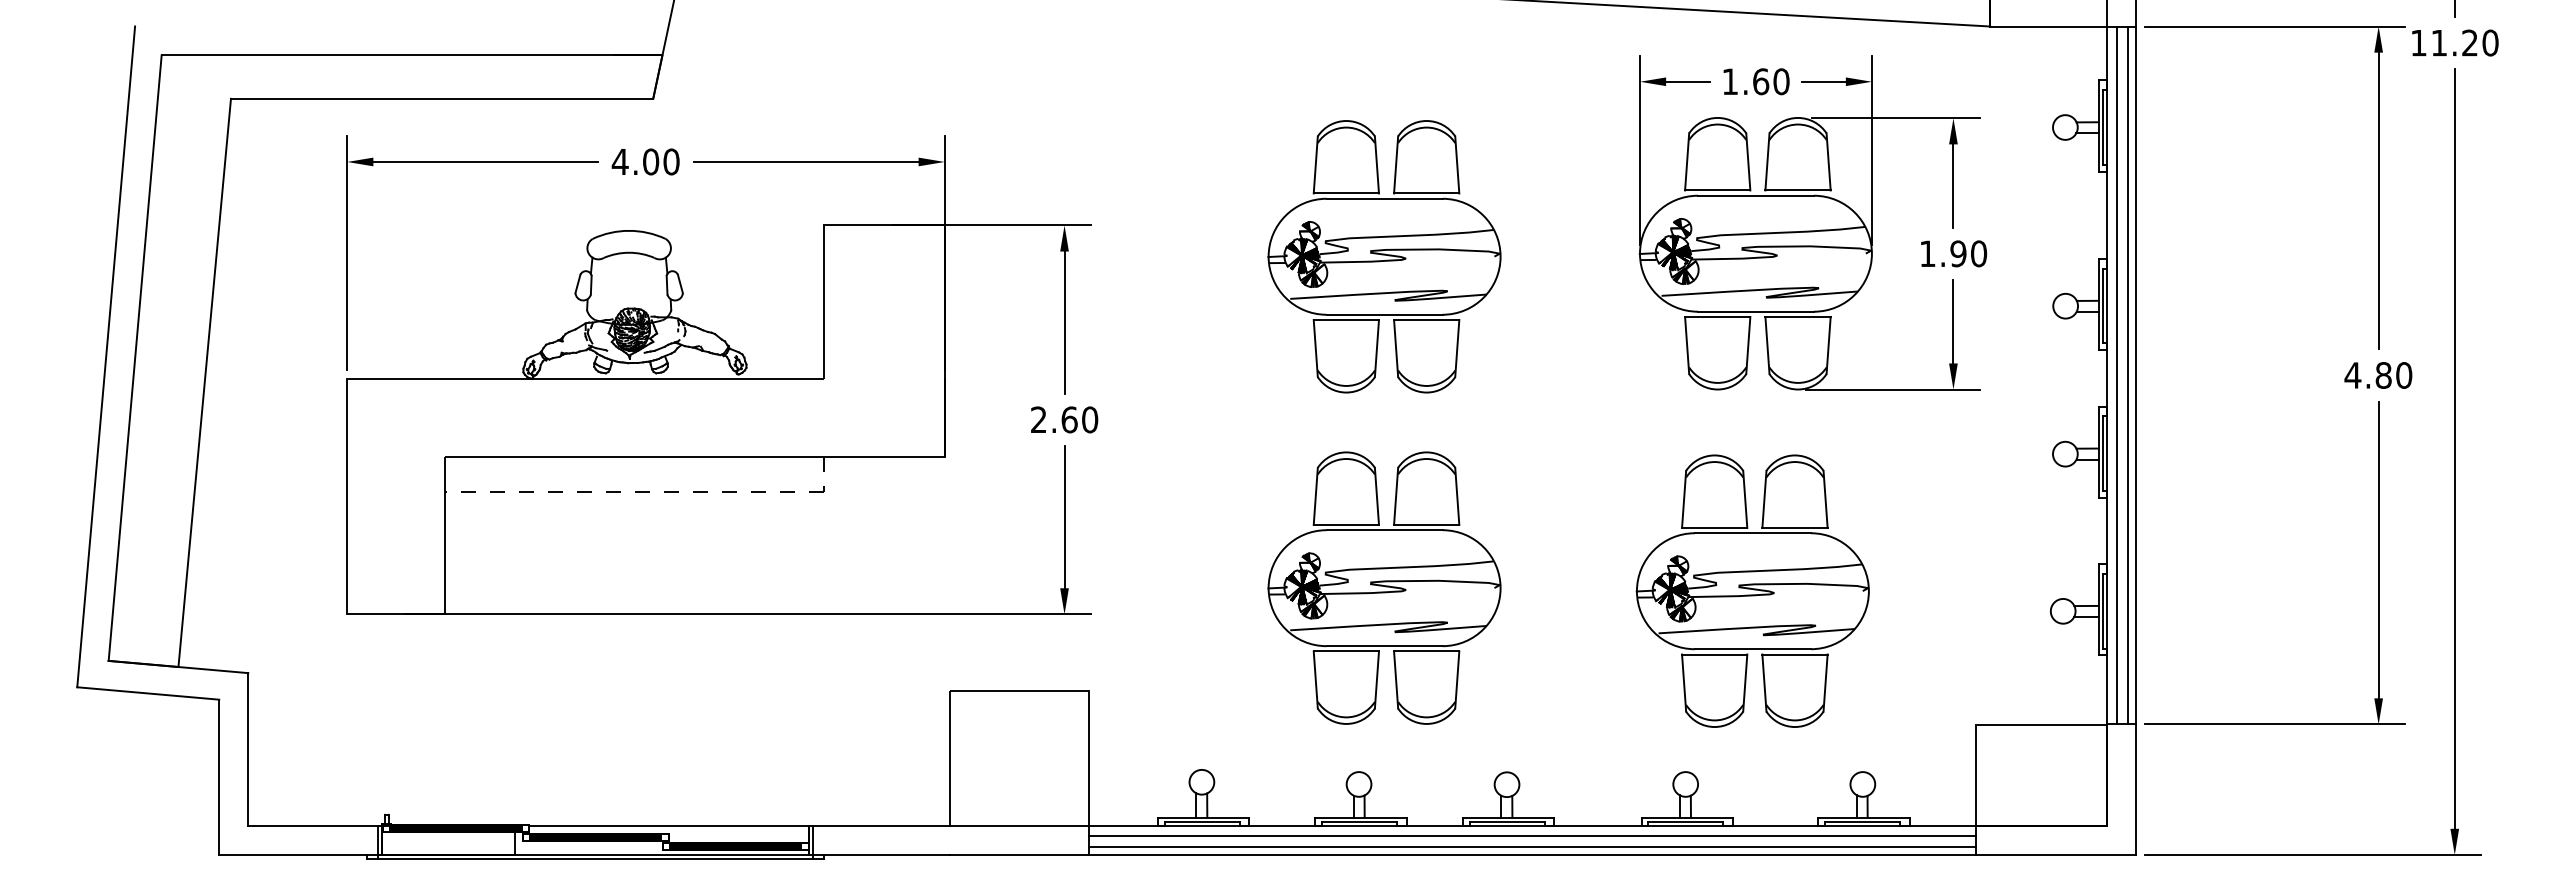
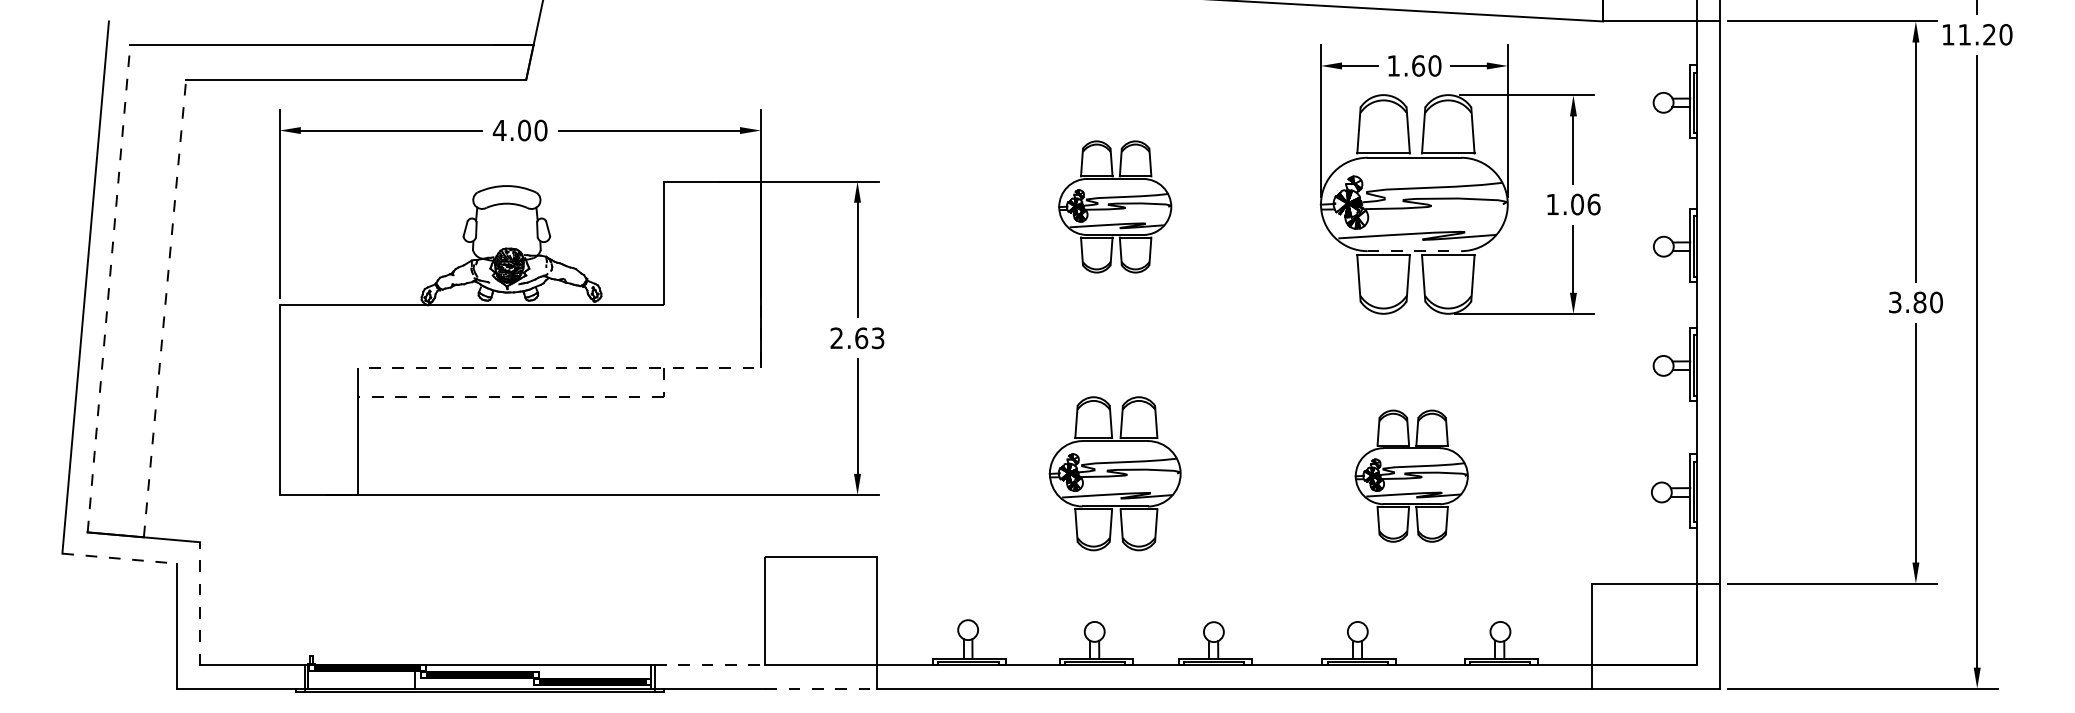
text: (1968, 253) -> (1585, 204), 1.90 -> 1.06
part: (1384, 256) -> (1115, 206), size x0.6
line: (1755, 311) -> (1414, 250), solid -> dashed
line: (135, 358) -> (109, 288), solid -> dashed
line: (2116, 375) -> (1704, 302), removed
line: (2127, 375) -> (1713, 302), removed
text: (2352, 375) -> (1894, 302), 4.80 -> 3.80
line: (204, 382) -> (164, 308), solid -> dashed
text: (1090, 419) -> (878, 337), 2.60 -> 2.63
line: (734, 457) -> (591, 368), solid -> dashed
part: (1384, 587) -> (1115, 473), size x0.7
part: (1752, 590) -> (1411, 475), size x0.6
line: (148, 693) -> (119, 558), solid -> dashed
line: (248, 749) -> (200, 603), solid -> dashed
line: (881, 825) -> (710, 664), solid -> dashed
line: (1532, 836) -> (1234, 673), removed
line: (1532, 847) -> (1234, 682), removed
line: (1019, 854) -> (821, 688), solid -> dashed

